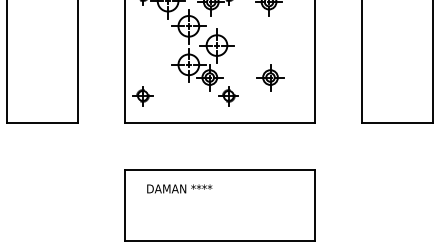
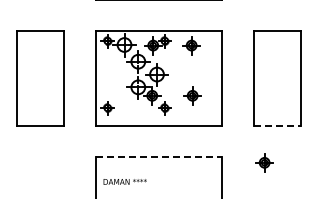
line: (398, 122) -> (277, 125), solid -> dashed
line: (220, 170) -> (159, 157), solid -> dashed
part: (378, 177) -> (264, 162), added
text: (178, 188) -> (124, 181), moved

